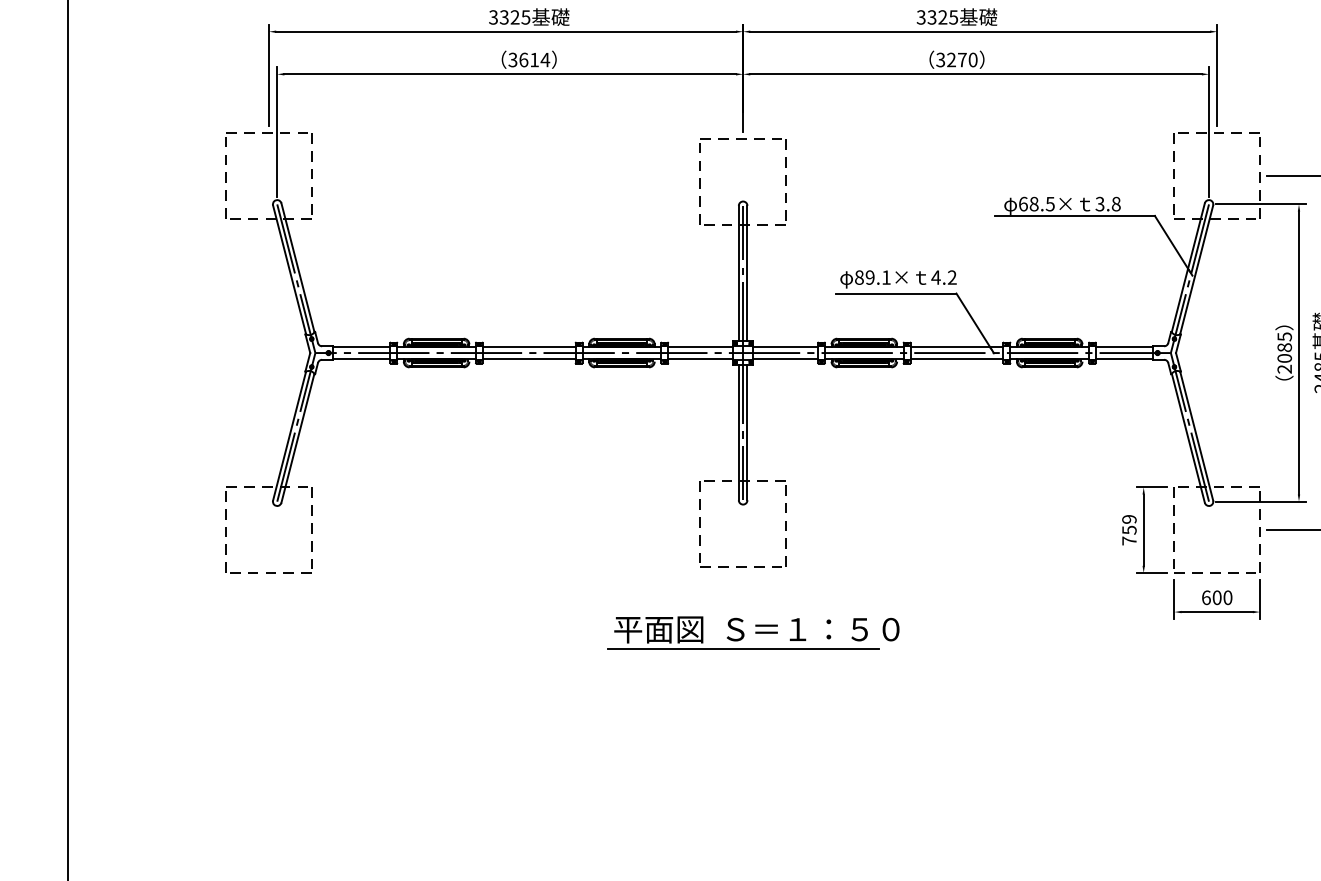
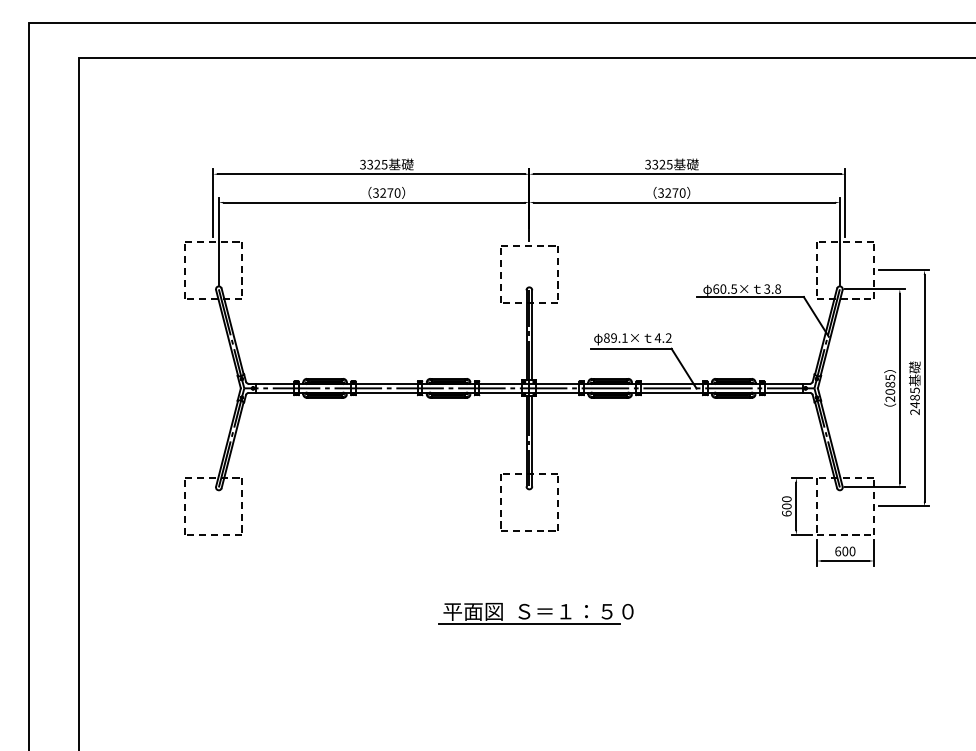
text: (534, 59) -> (390, 192), 3614 -> 3270
text: (1034, 204) -> (723, 289), 68.5× -> 60.5×
text: (1128, 530) -> (786, 506), 759 -> 600
part: (752, 632) -> (535, 613), moved

